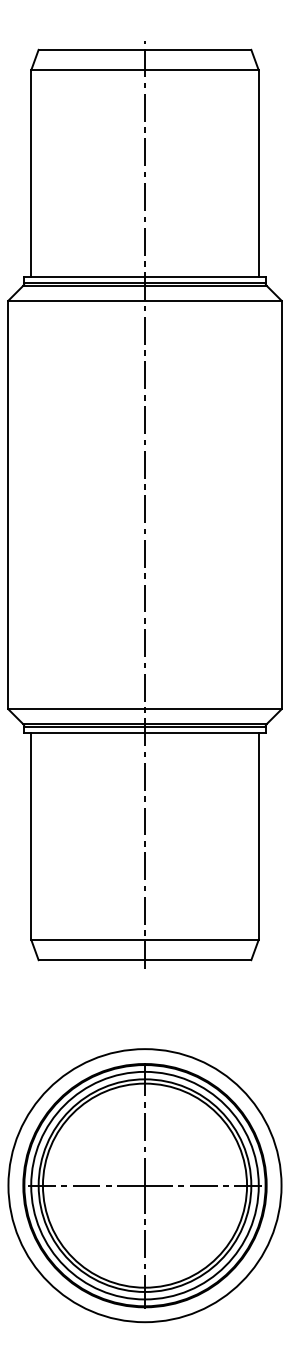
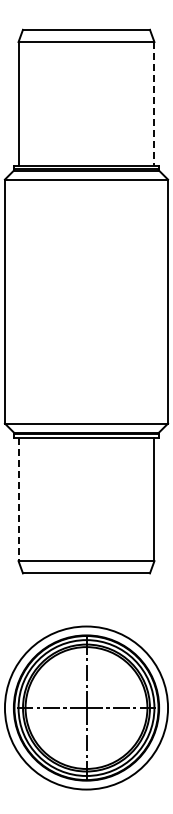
line: (258, 173) -> (154, 103), solid -> dashed
line: (145, 504) -> (86, 301), removed
line: (31, 836) -> (18, 499), solid -> dashed

